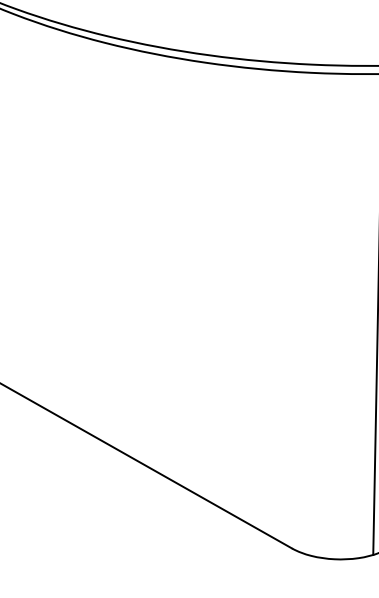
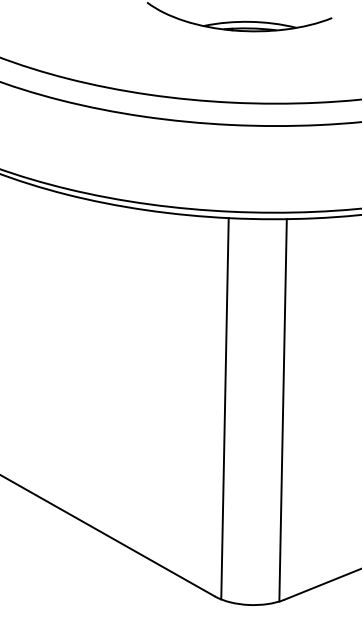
line: (304, 312) -> (224, 408), added

